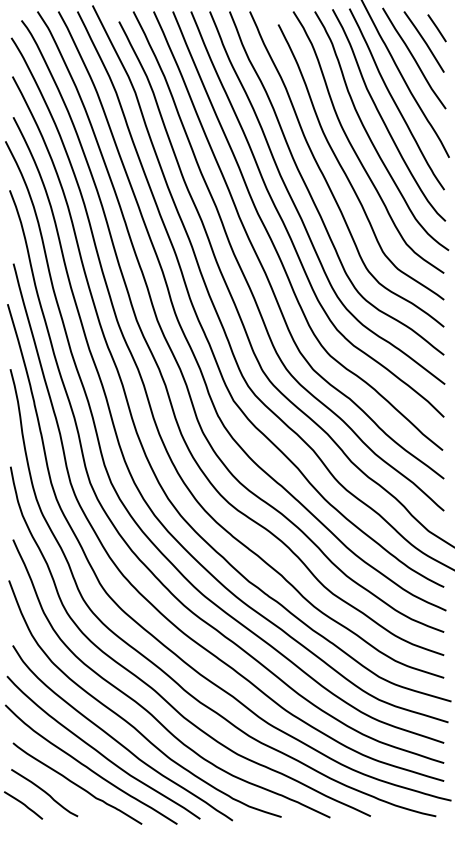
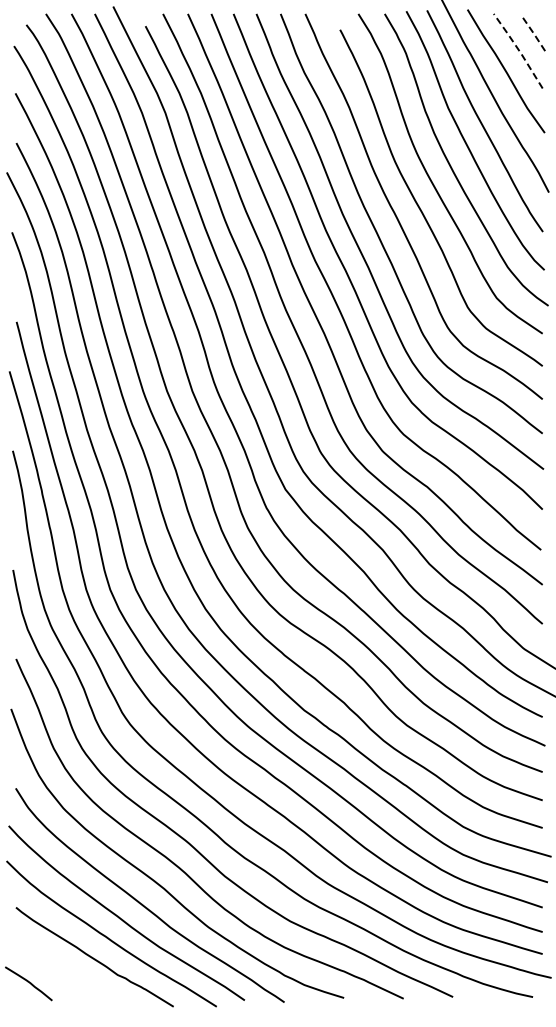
line: (436, 27) -> (533, 33), solid -> dashed
line: (424, 41) -> (518, 50), solid -> dashed
curve: (44, 792) -> (54, 967), removed

